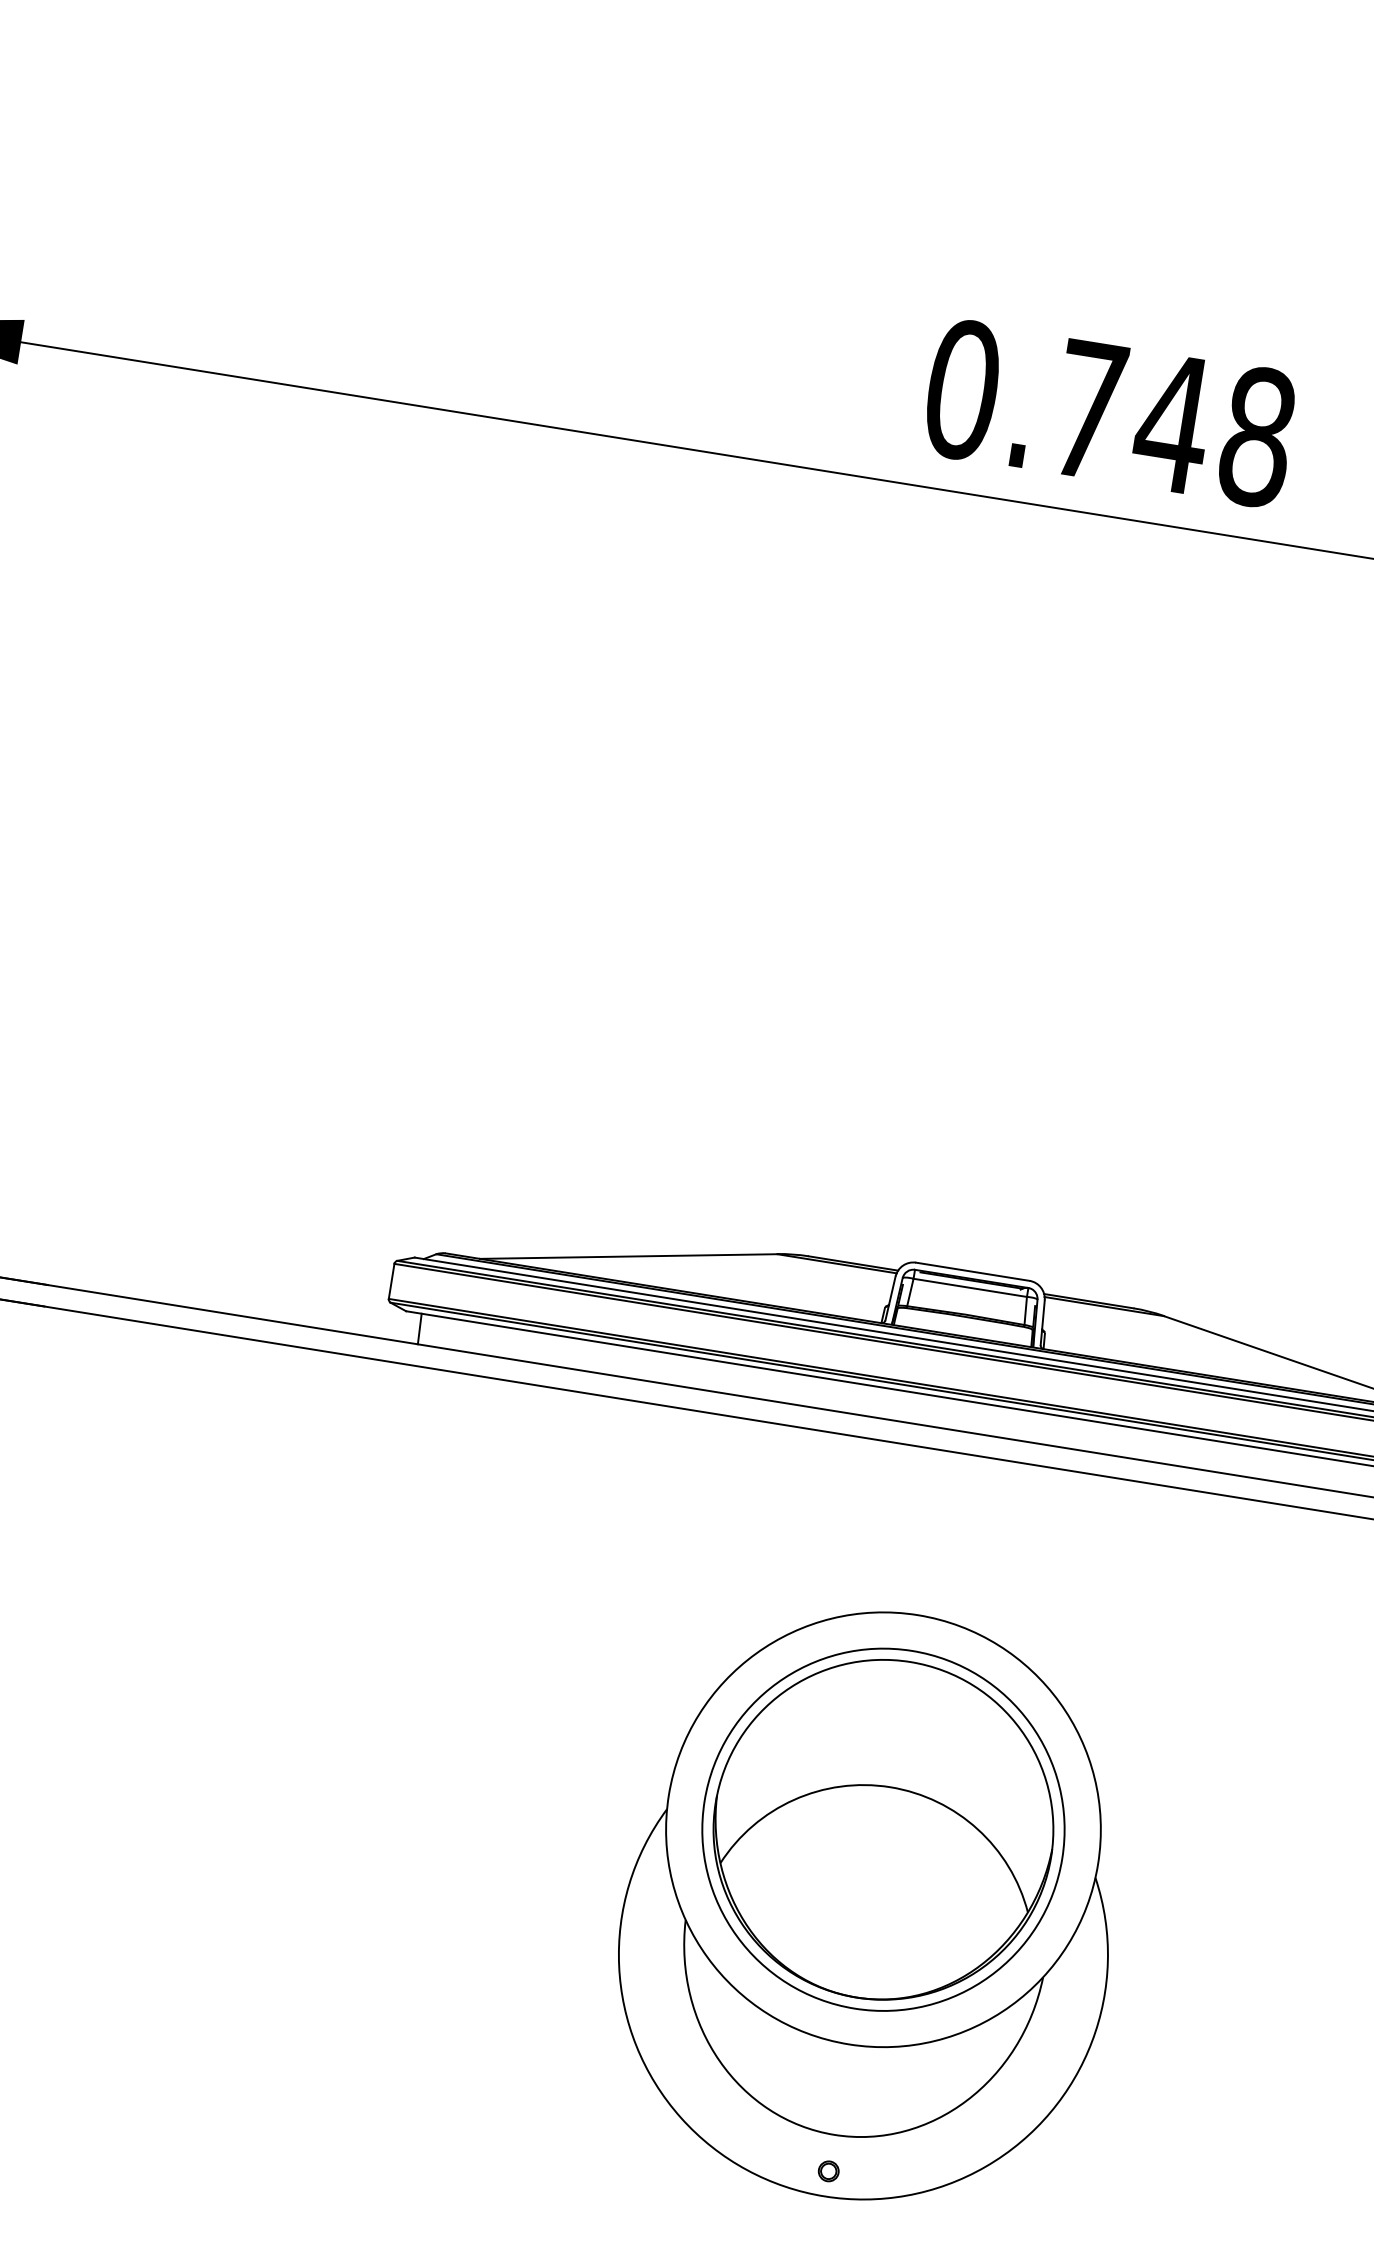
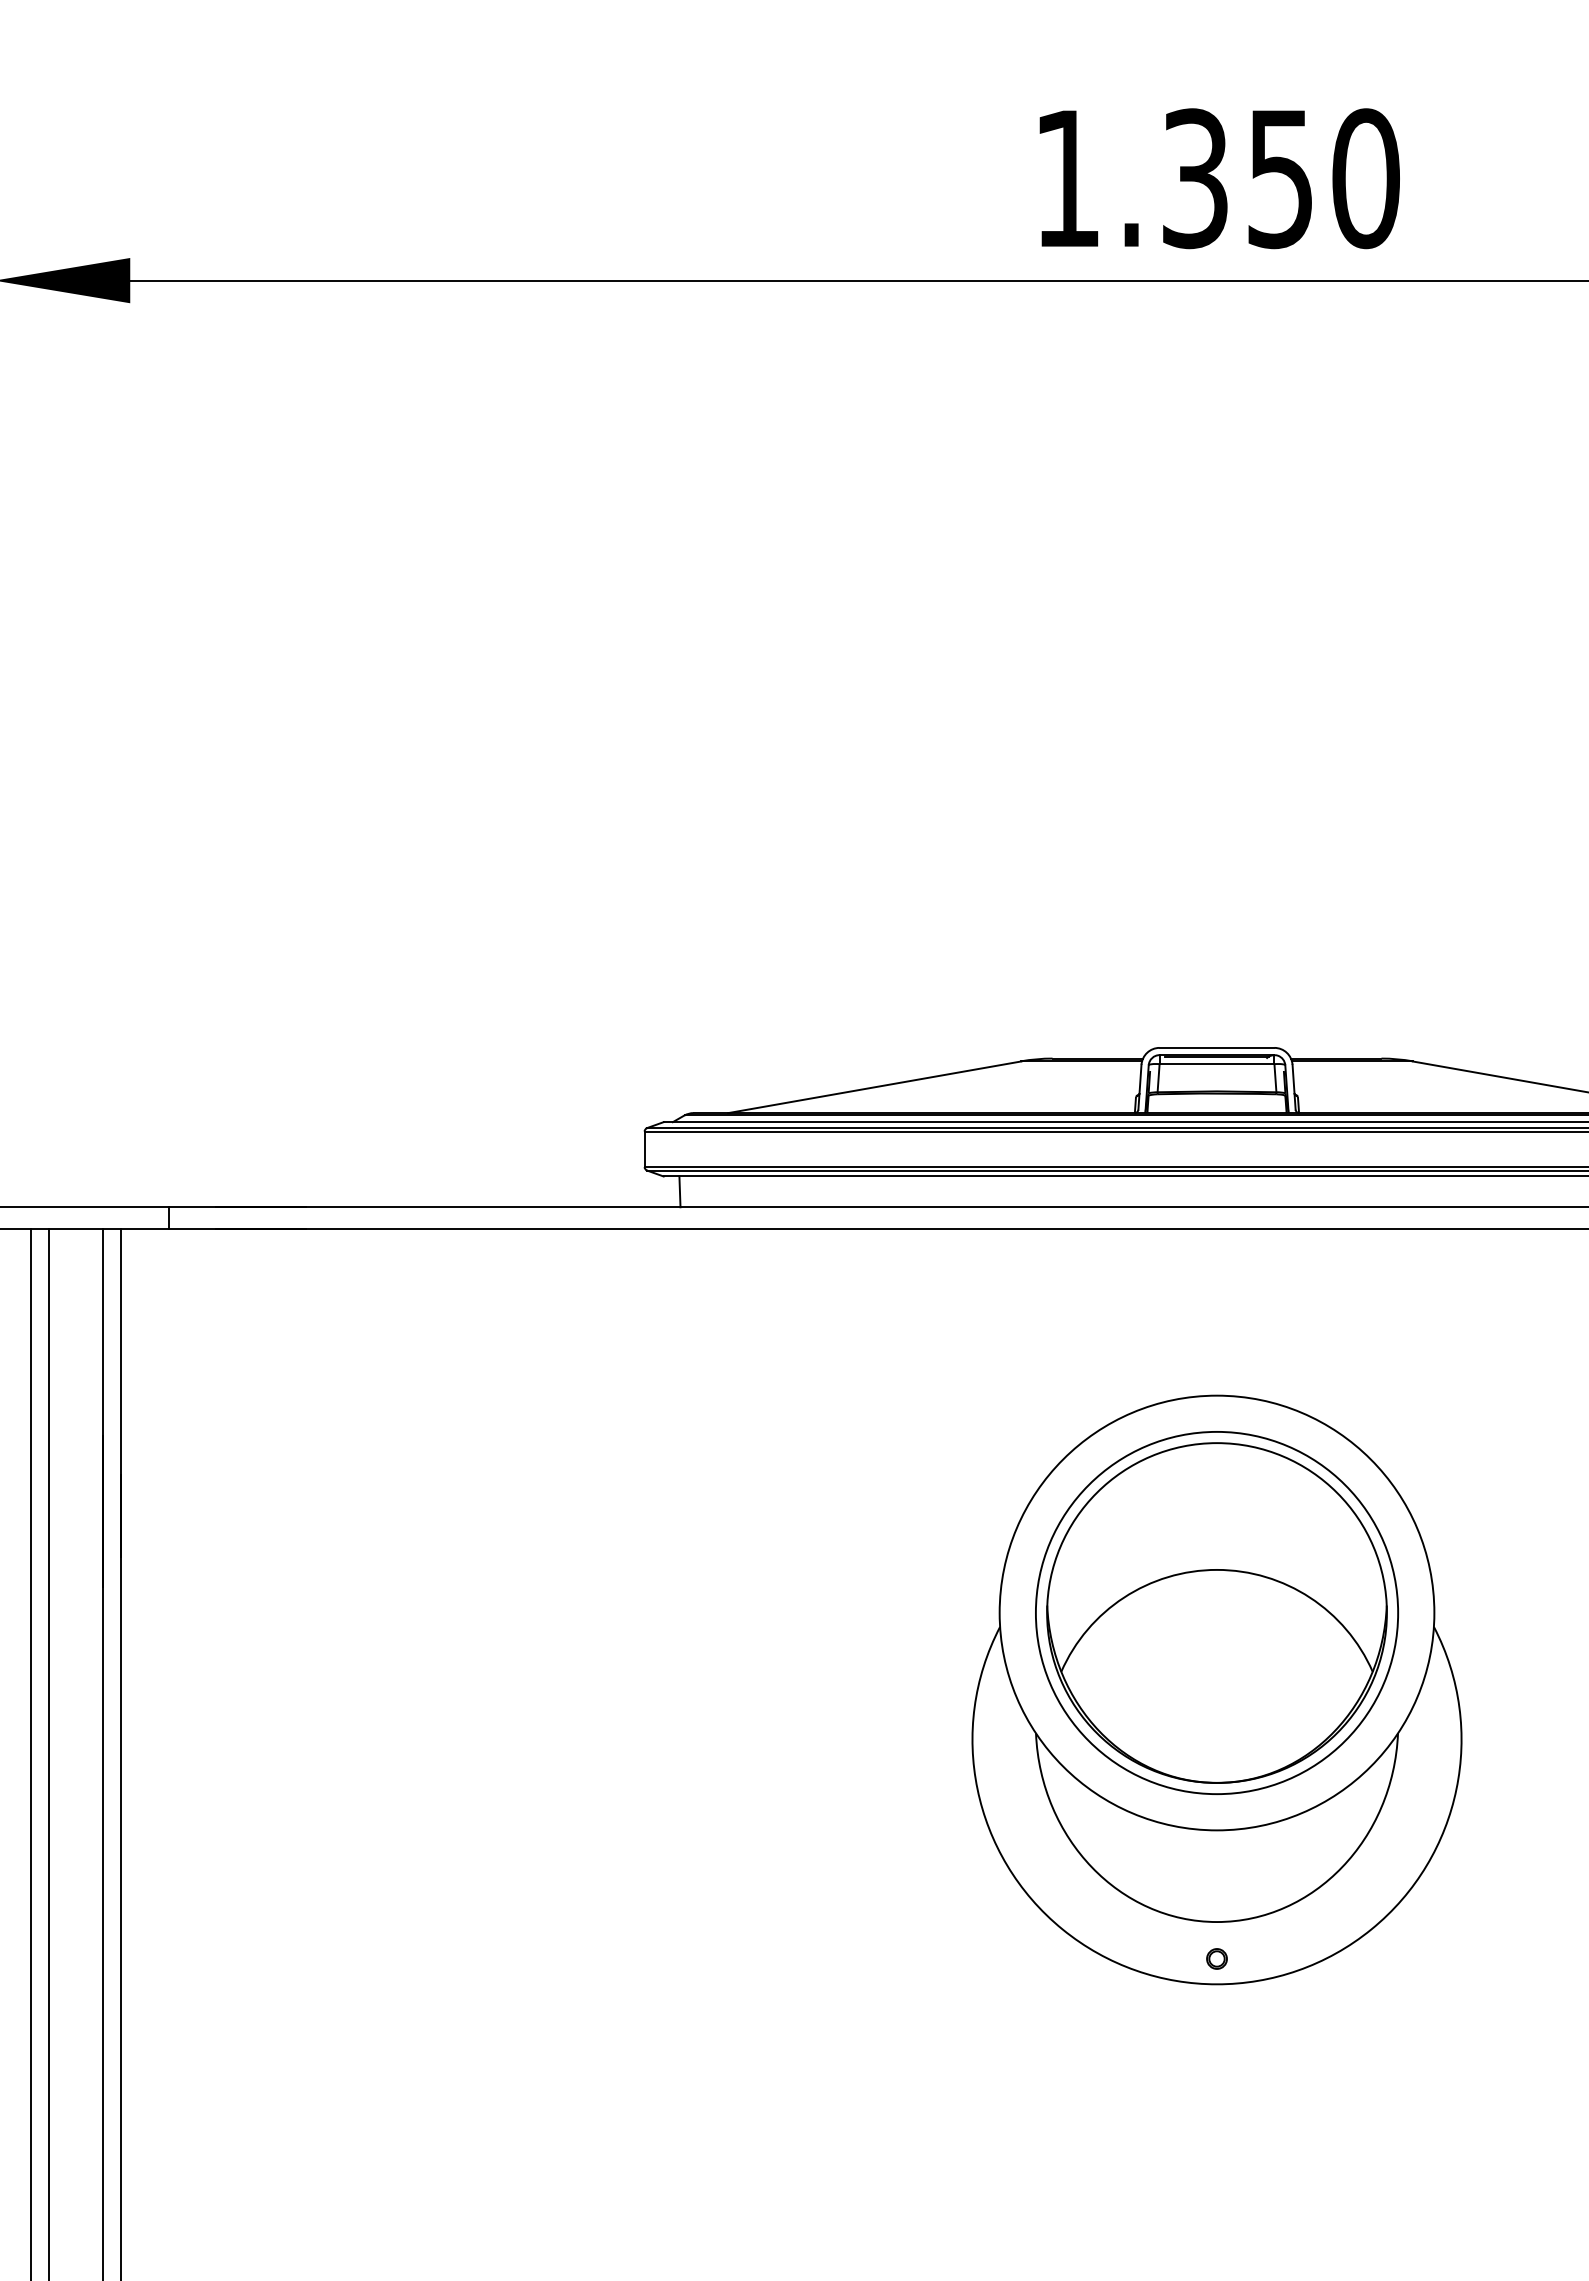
text: (1109, 413) -> (1216, 178), 0.748 -> 1.350

